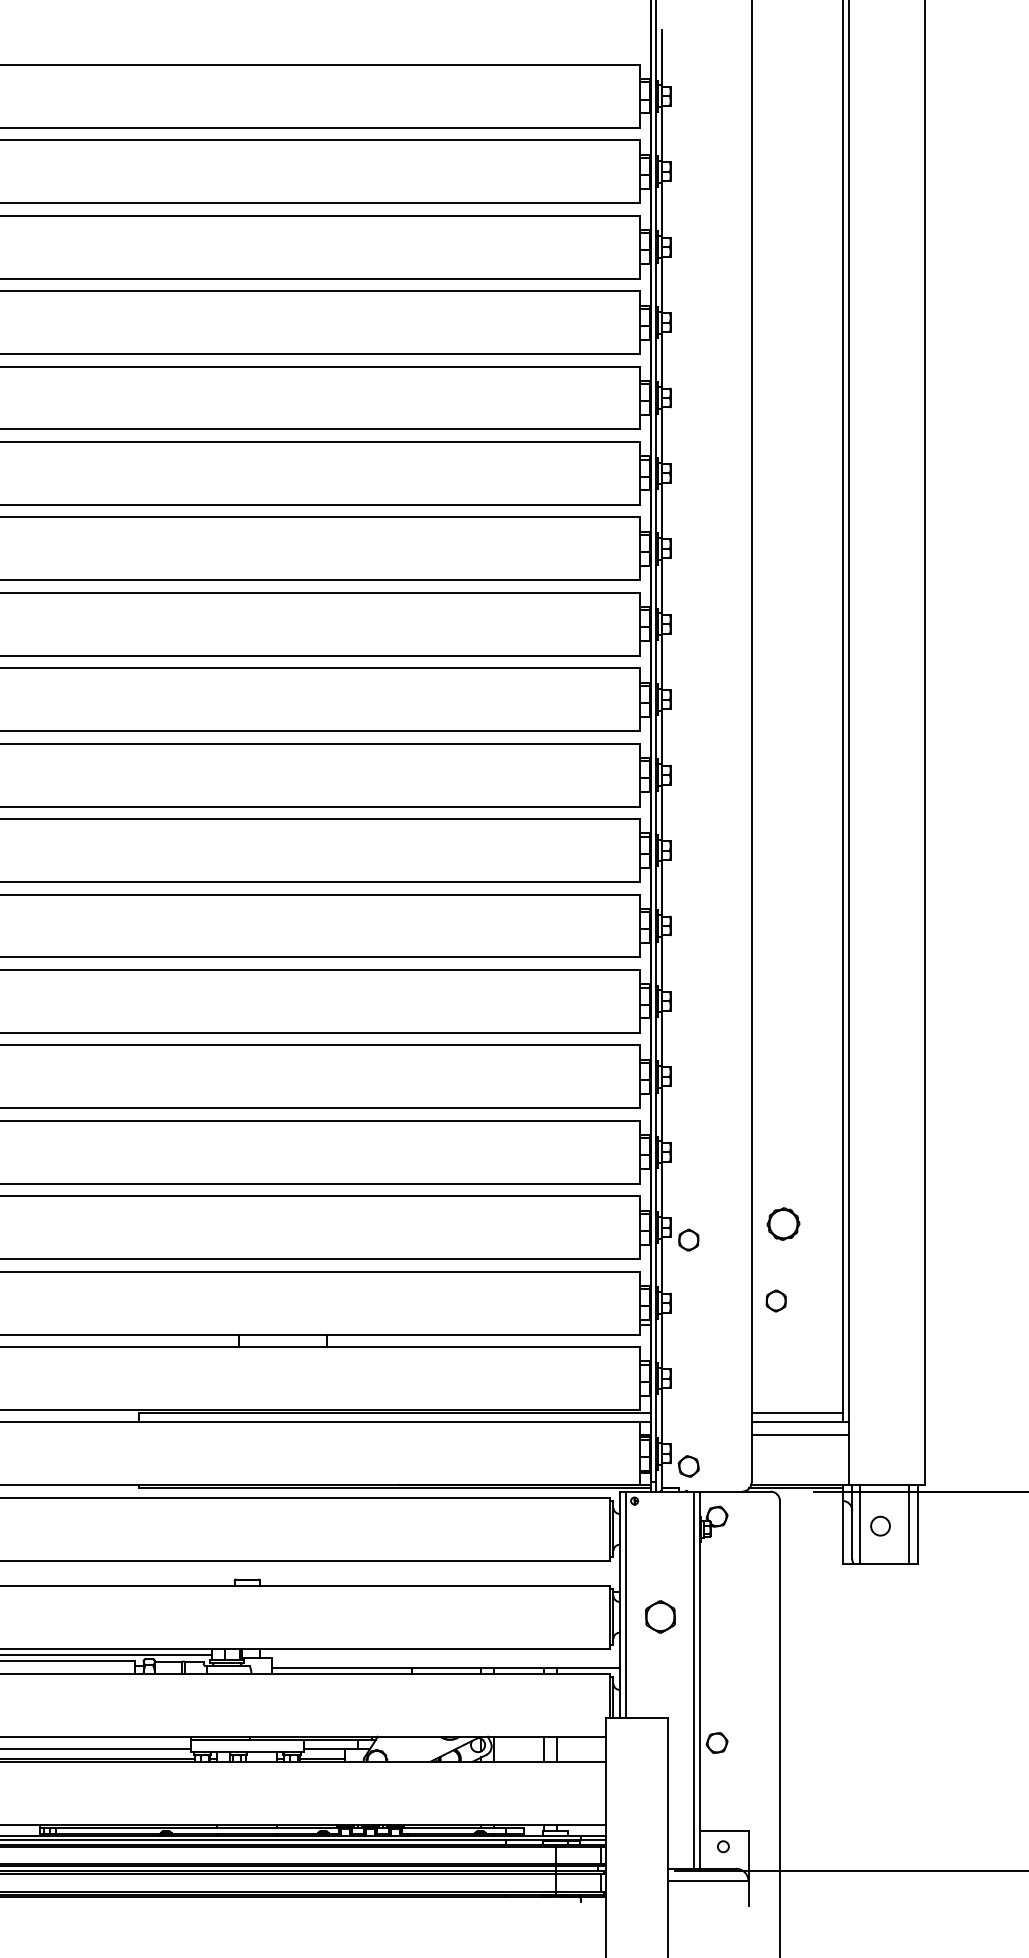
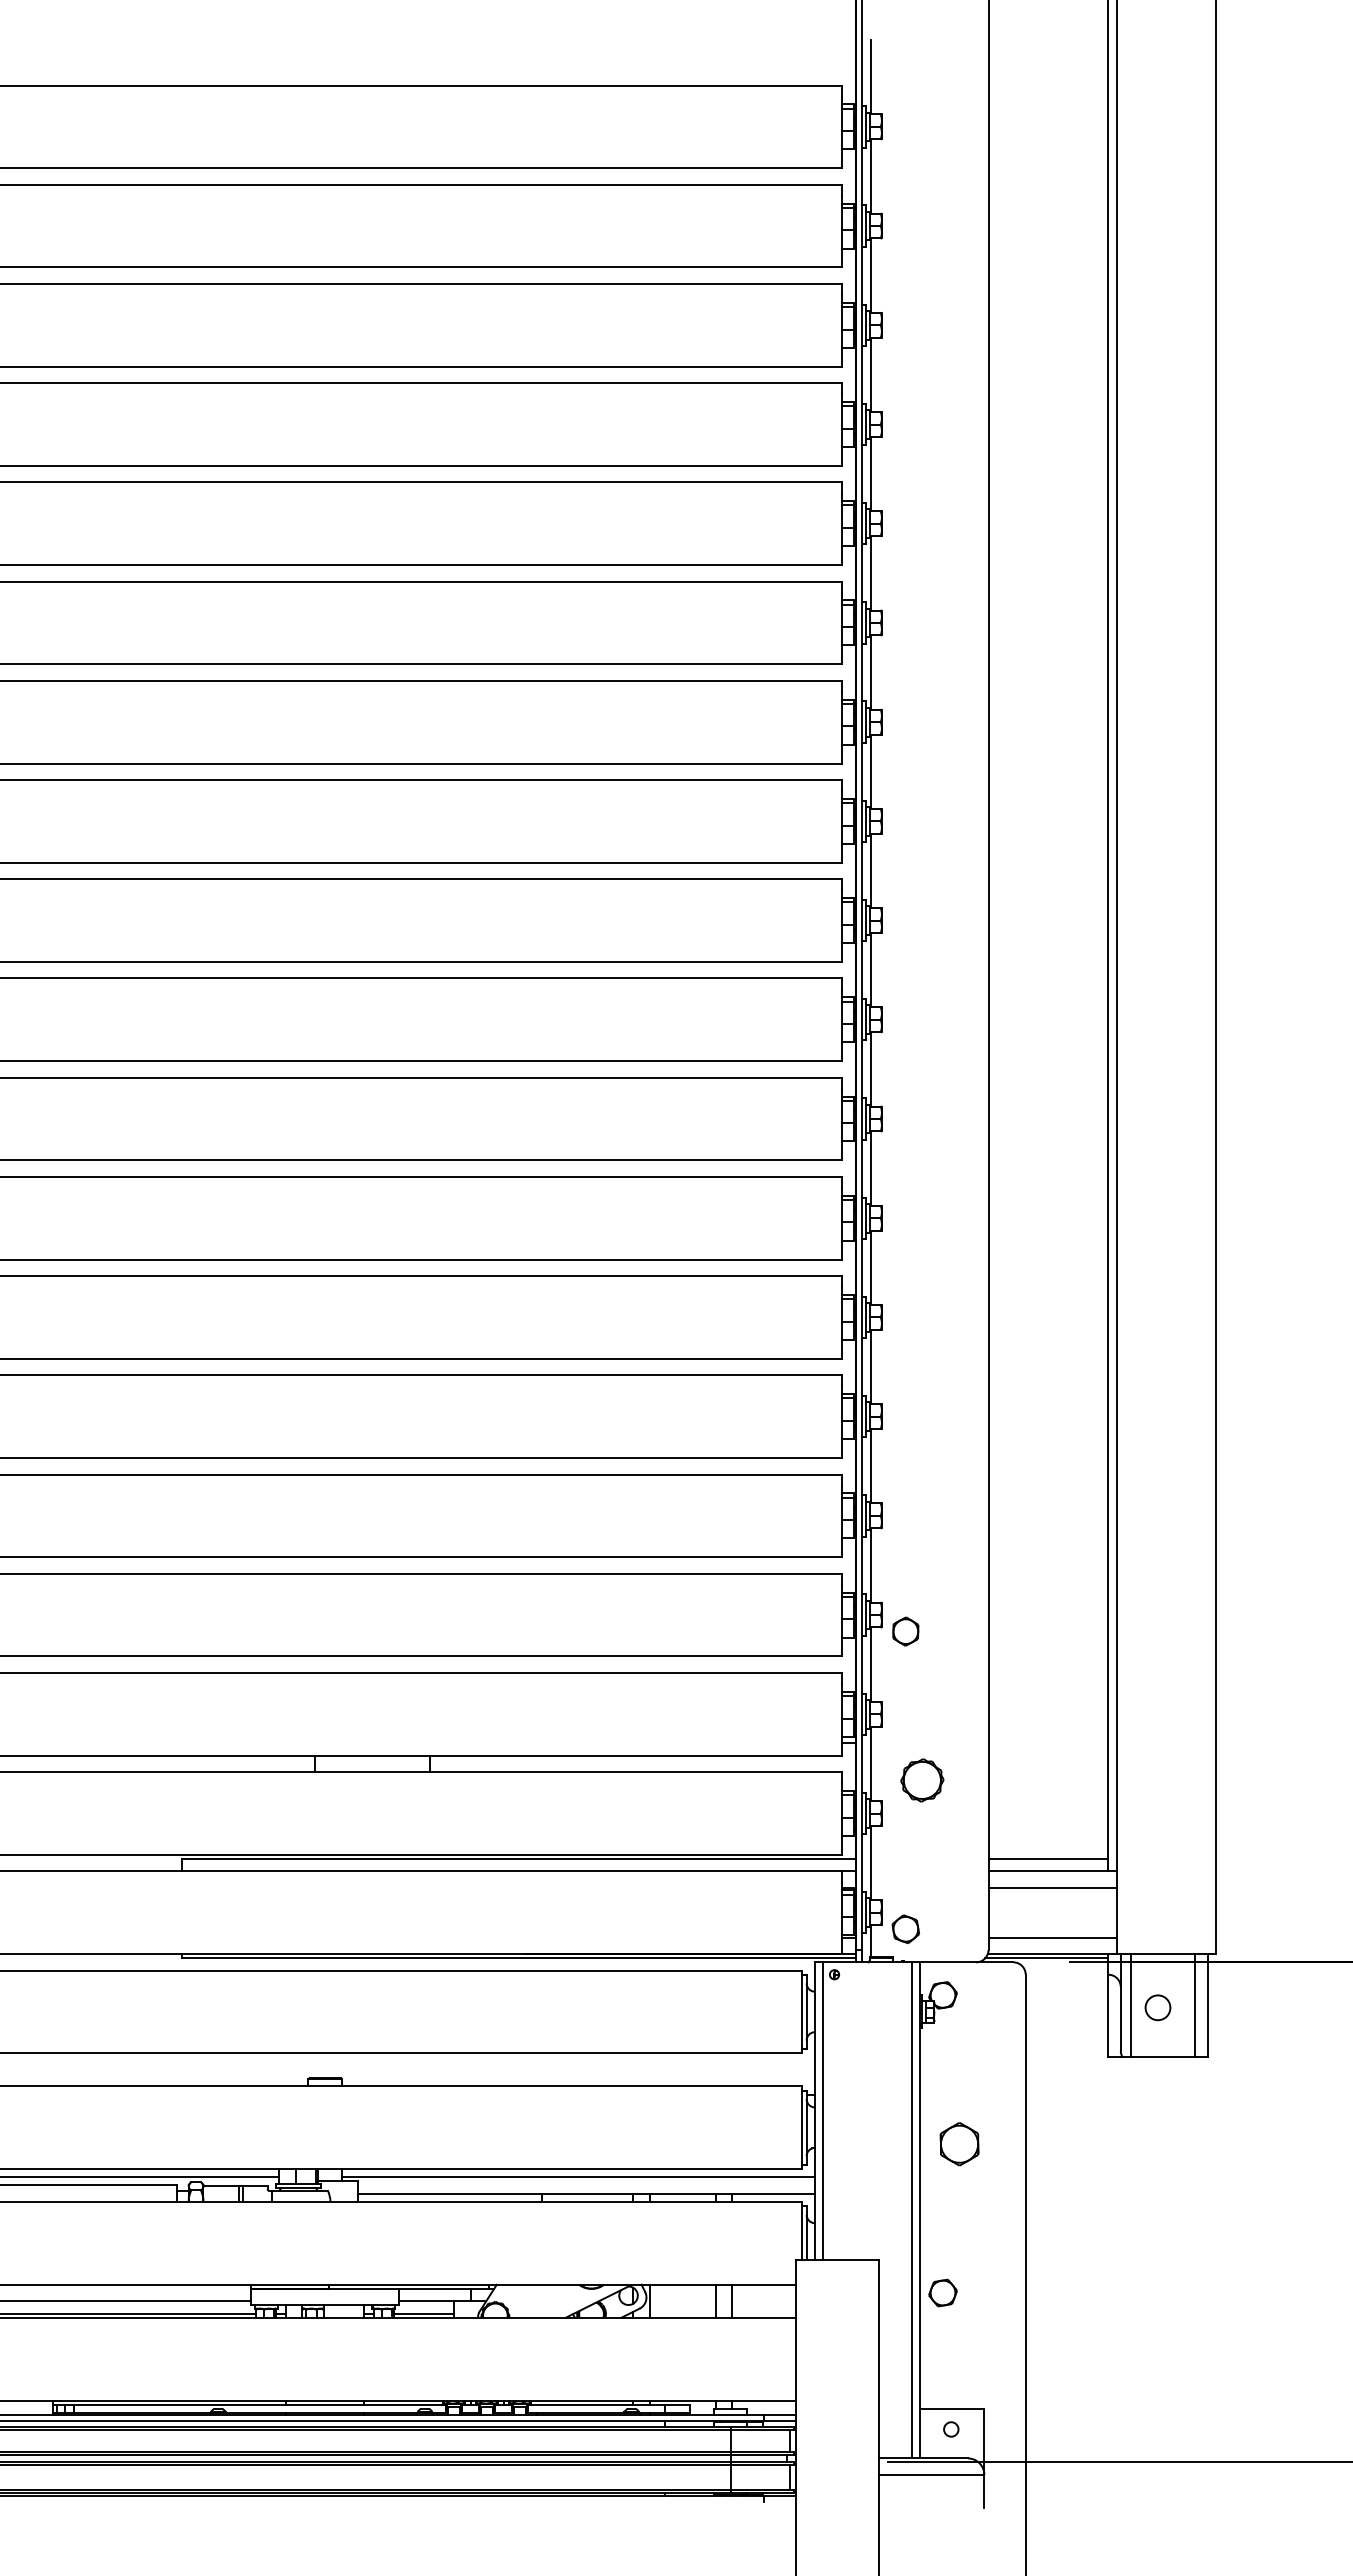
part: (783, 1224) -> (922, 1780), moved
part: (776, 1300) -> (1020, 1711), removed
line: (800, 1472) -> (1052, 1937), added
part: (660, 1617) -> (959, 2144), moved
line: (439, 1655) -> (577, 2177), added

